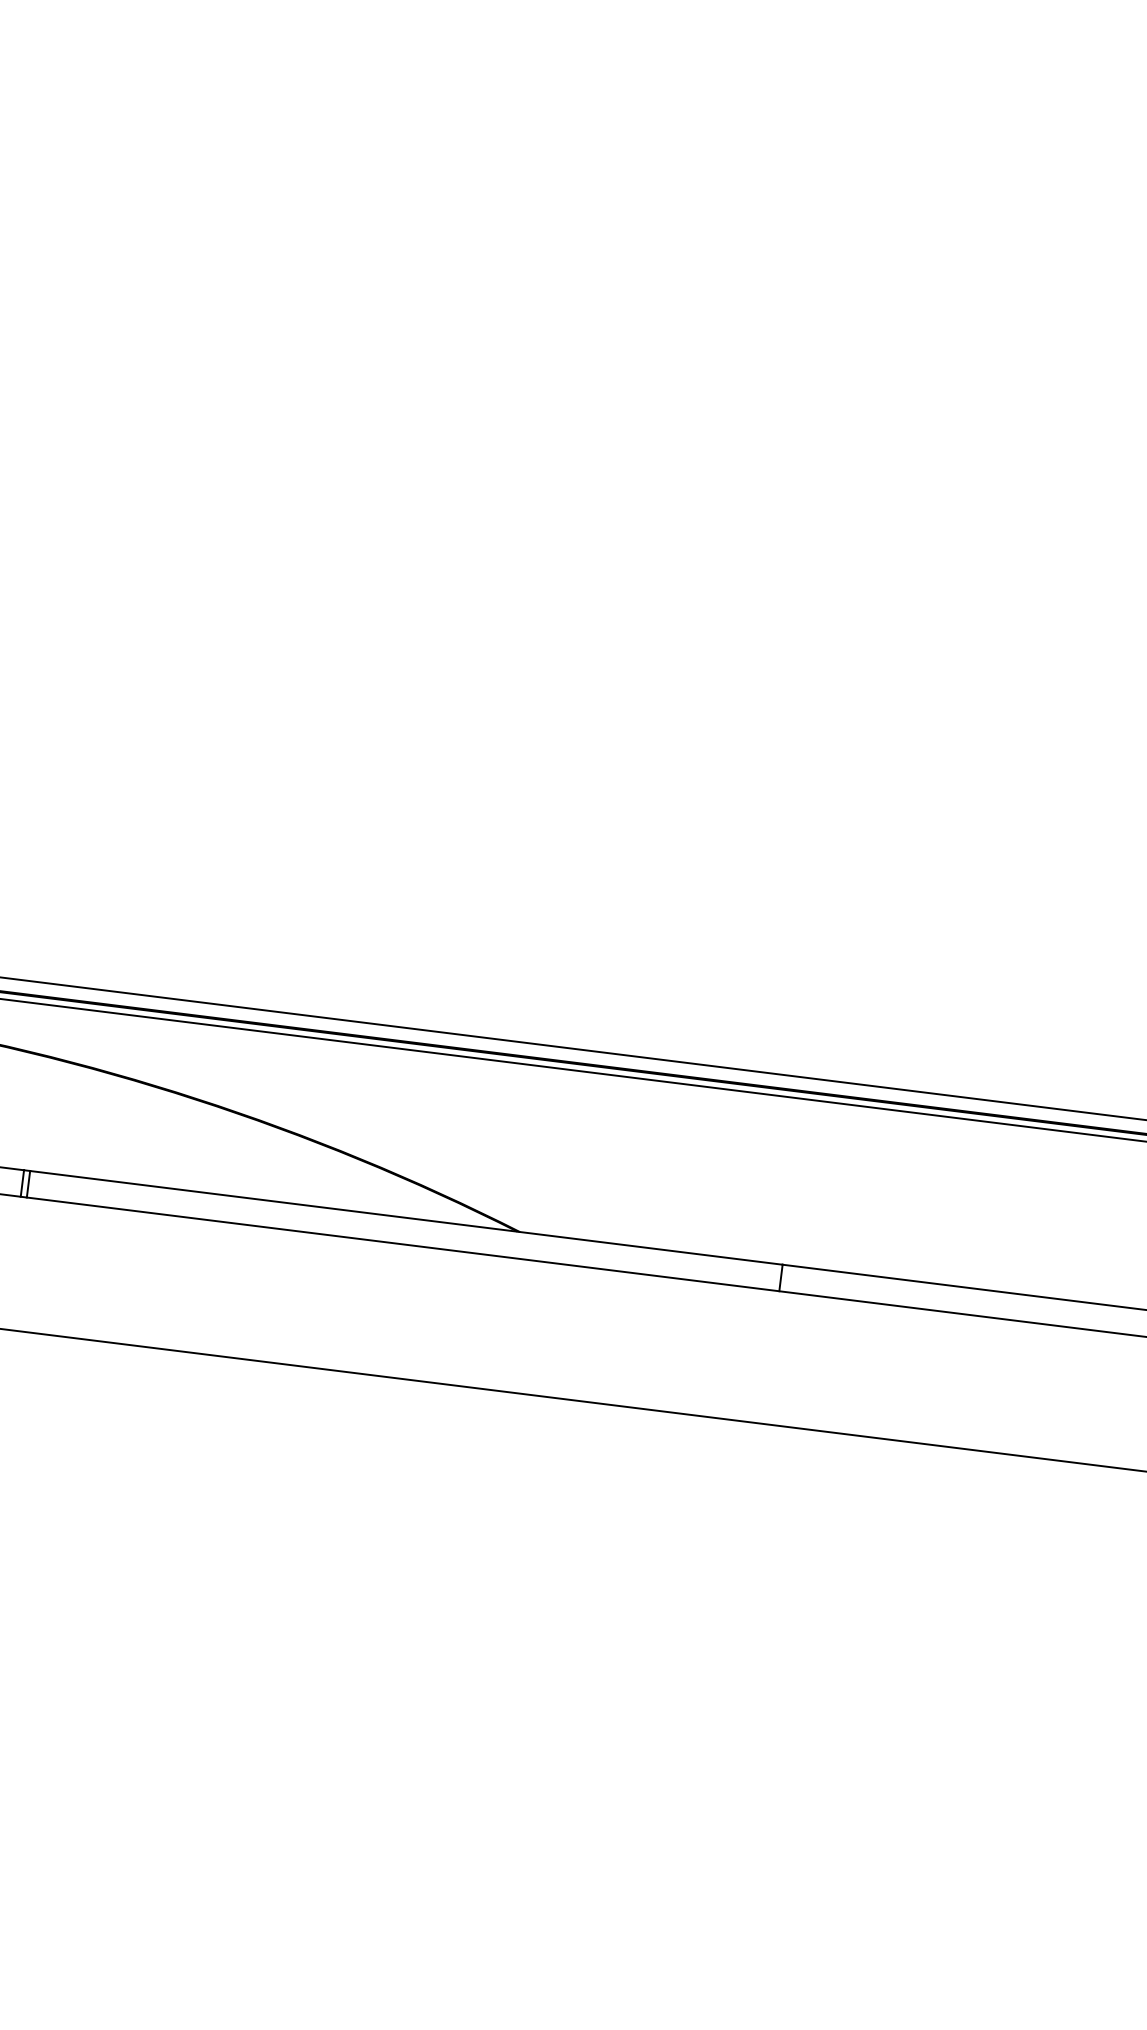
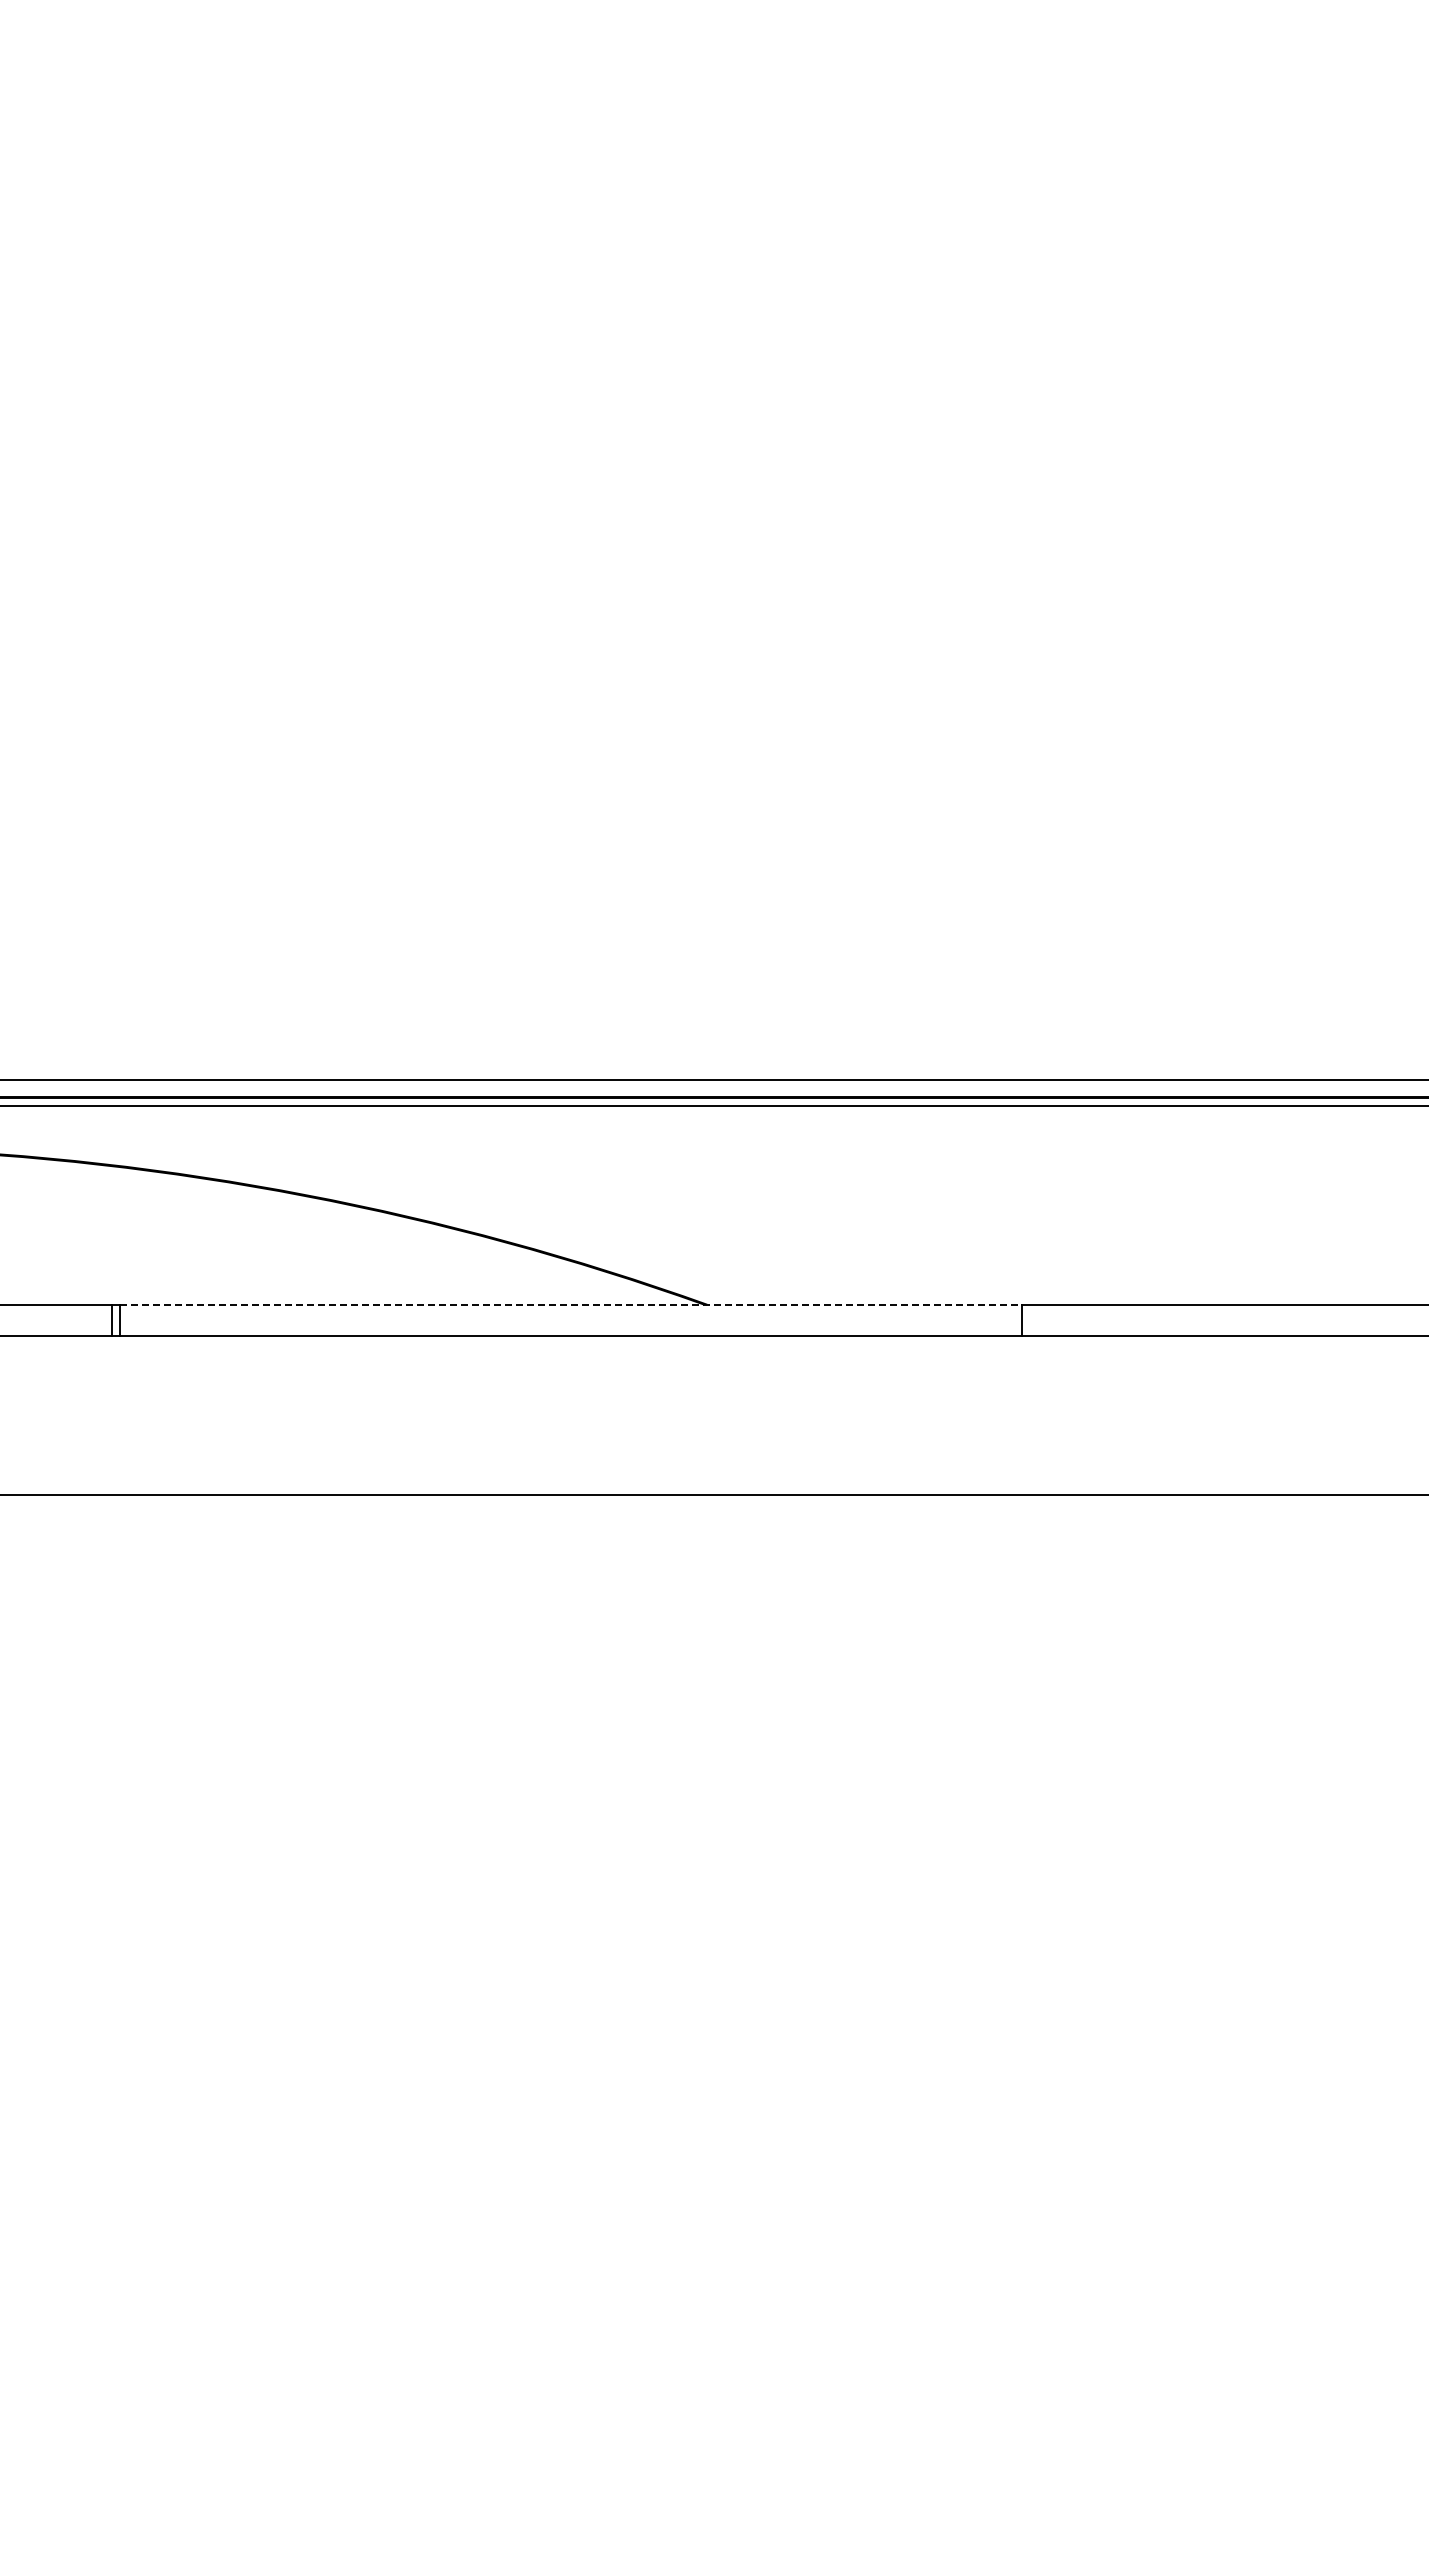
line: (406, 1217) -> (571, 1304), solid -> dashed

